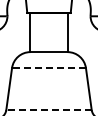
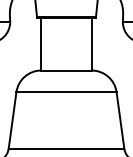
line: (49, 68) -> (67, 92), dashed -> solid
line: (49, 110) -> (67, 149), dashed -> solid

